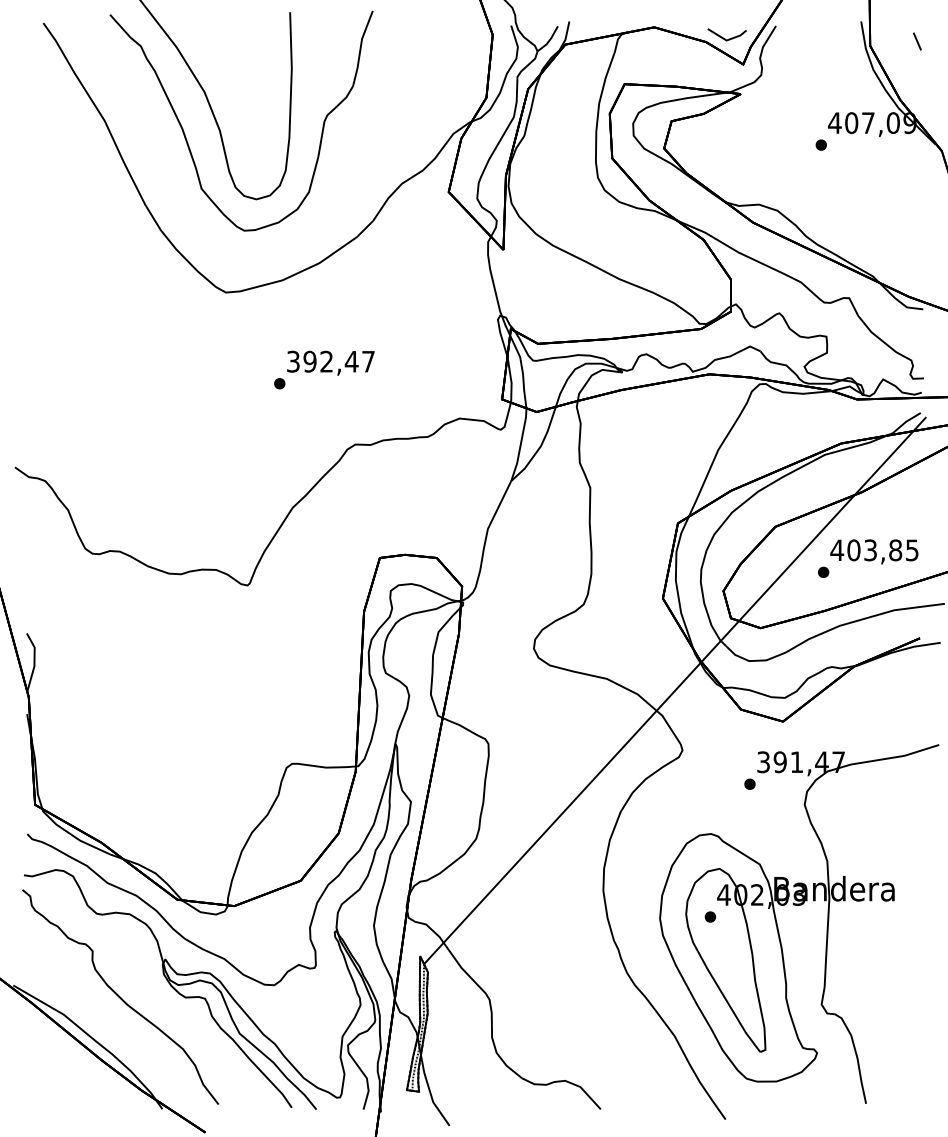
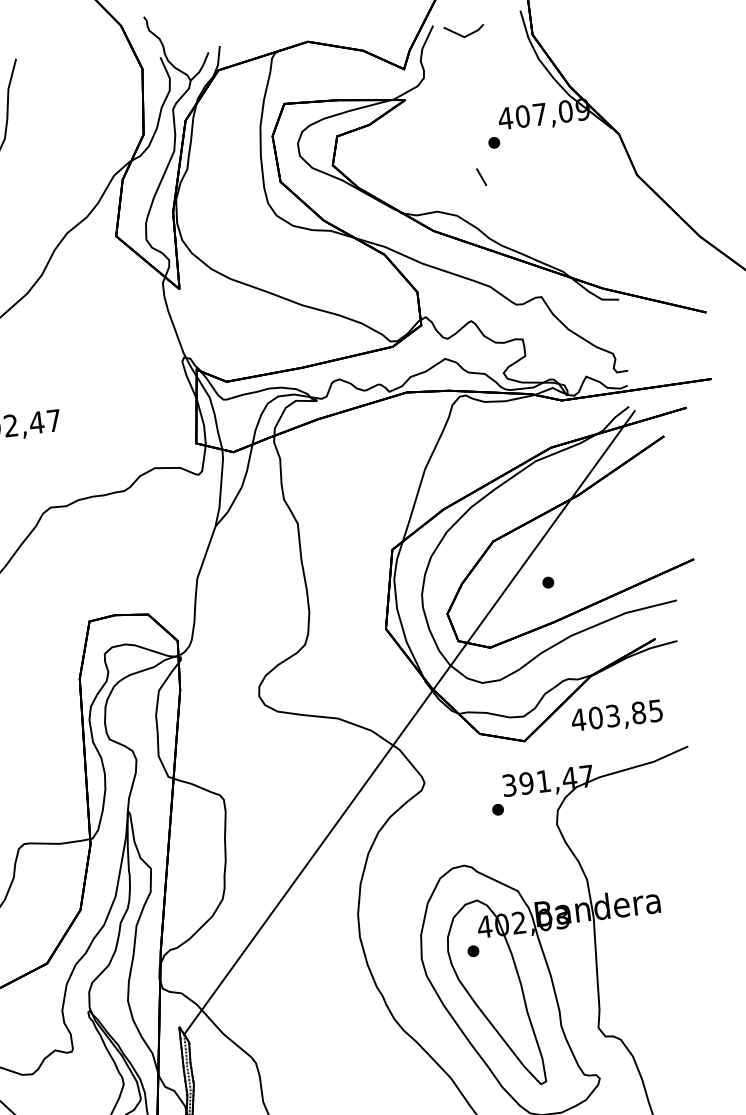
line: (725, 38) -> (463, 35), moved
line: (916, 41) -> (480, 177), moved
text: (874, 551) -> (617, 716), moved

